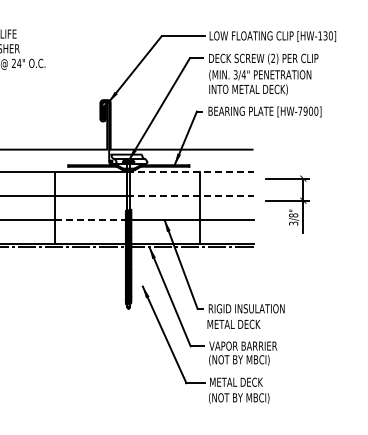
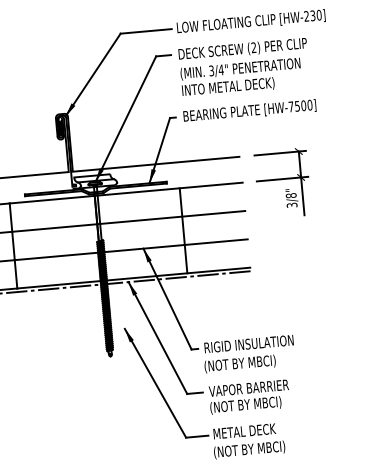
text: (319, 35) -> (305, 15), [HW-130] -> [HW-230]
text: (305, 110) -> (297, 105), [HW-7900] -> [HW-7500]
line: (190, 171) -> (168, 188), dashed -> solid
line: (190, 195) -> (171, 217), dashed -> solid
part: (287, 204) -> (282, 183), moved
line: (91, 220) -> (57, 256), dashed -> solid
text: (237, 324) -> (239, 363), METAL DECK -> (NOT BY MBCI)

